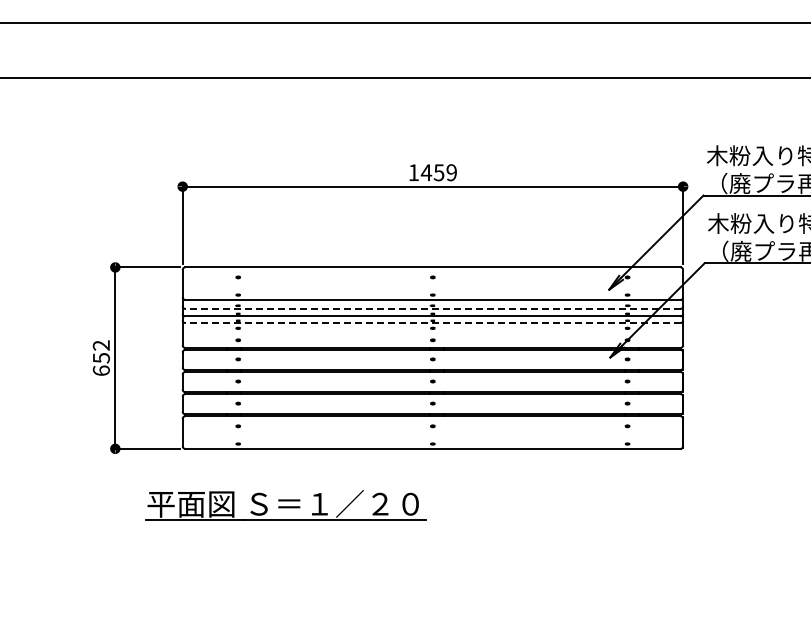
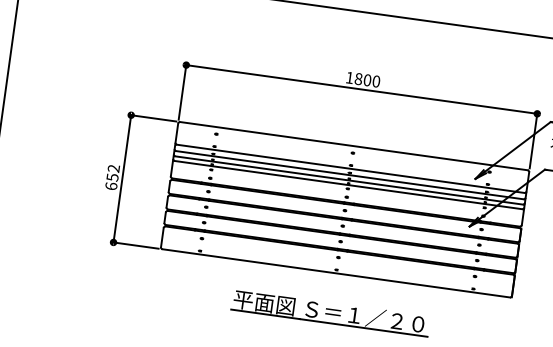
text: (438, 172) -> (367, 80), 1459 -> 1800
line: (432, 308) -> (349, 174), dashed -> solid
line: (432, 322) -> (348, 184), dashed -> solid
part: (285, 505) -> (330, 313), moved

